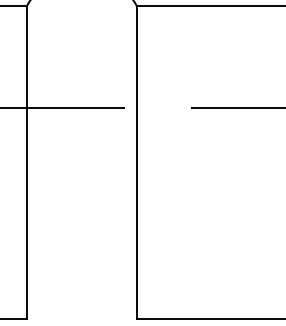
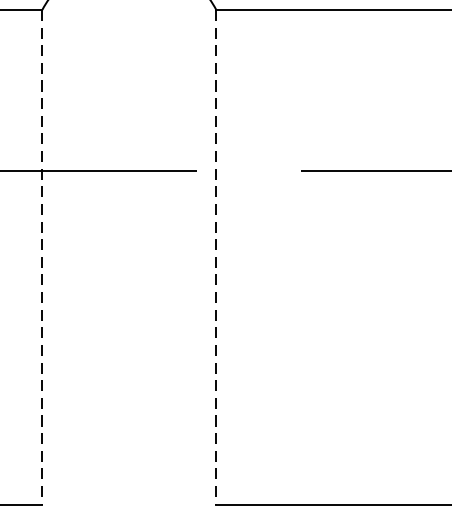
line: (26, 163) -> (41, 258), solid -> dashed
line: (136, 163) -> (215, 258), solid -> dashed

